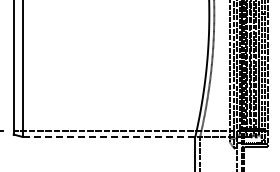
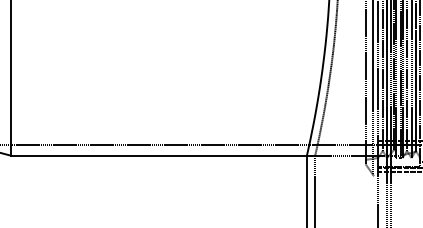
line: (108, 136) -> (158, 154), dashed -> solid

